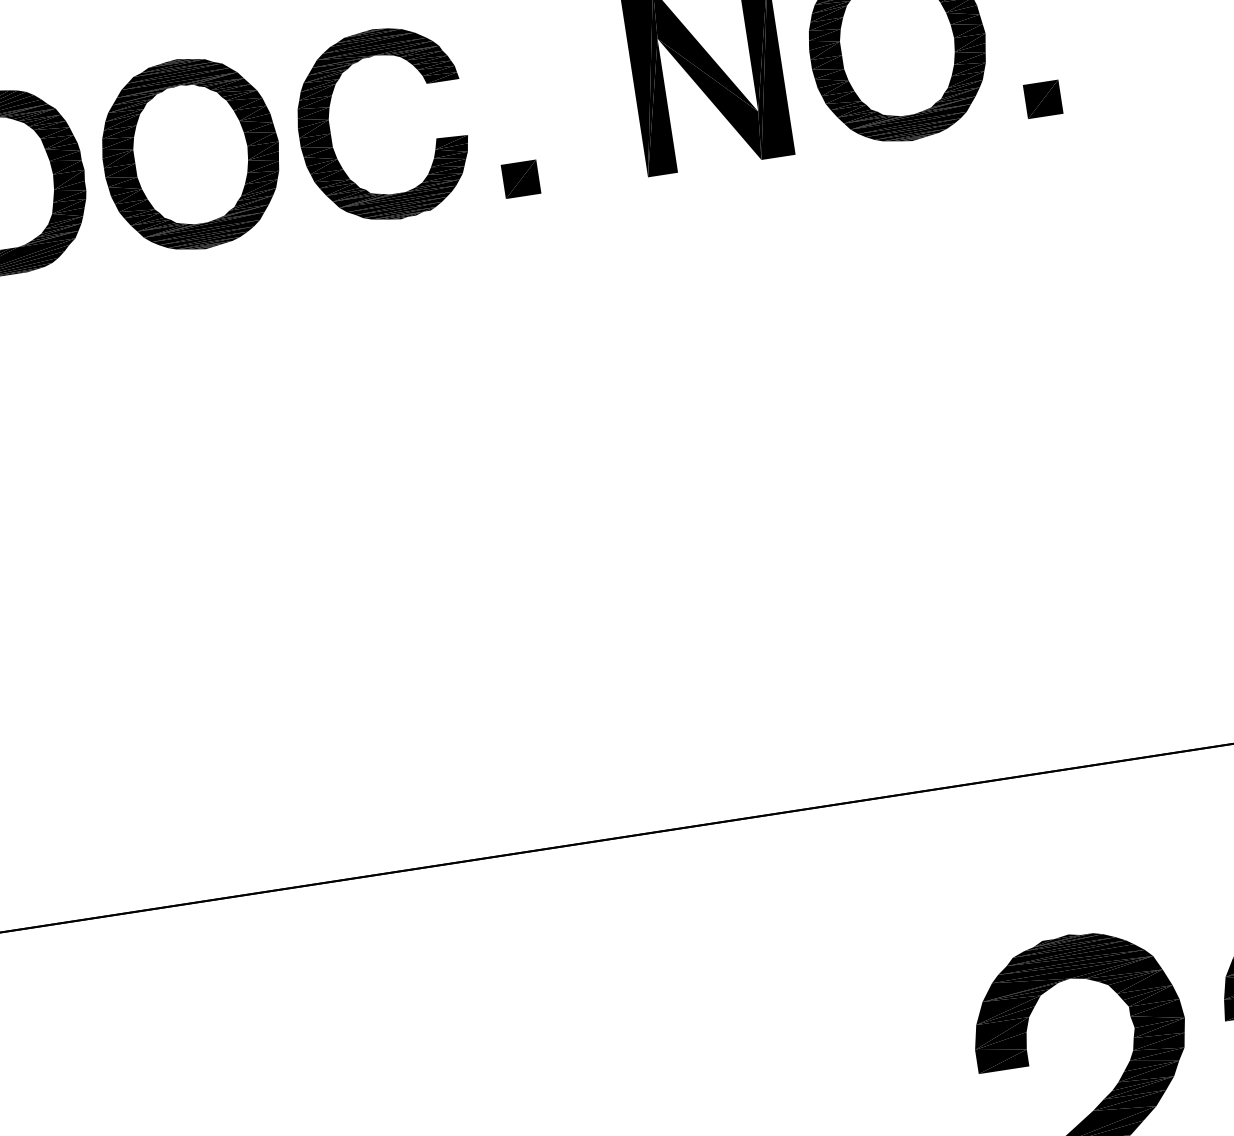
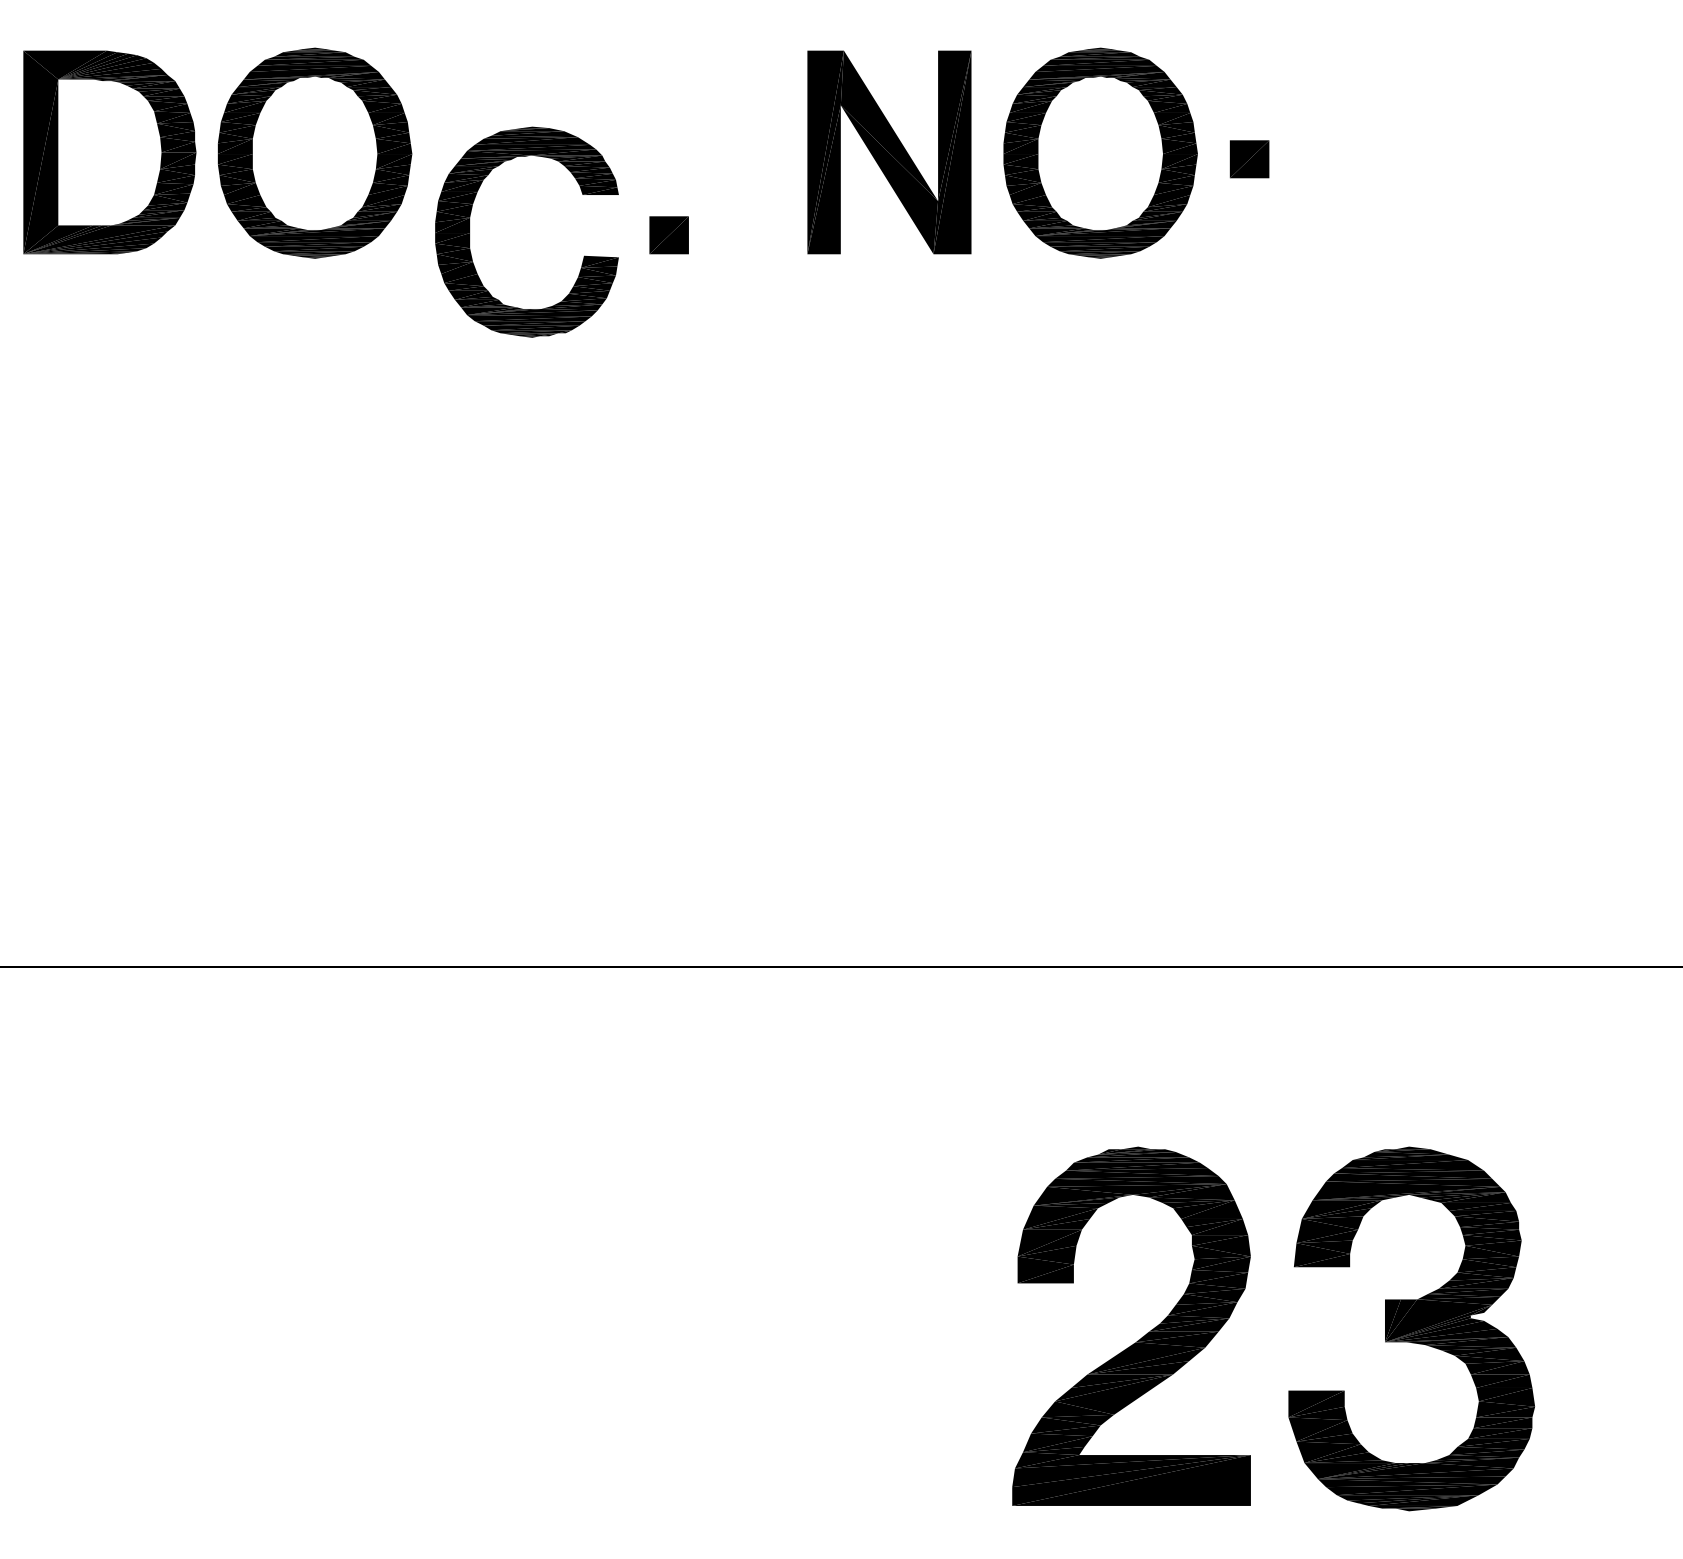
part: (1043, 99) -> (1249, 159), moved
part: (330, 132) -> (470, 231), moved

